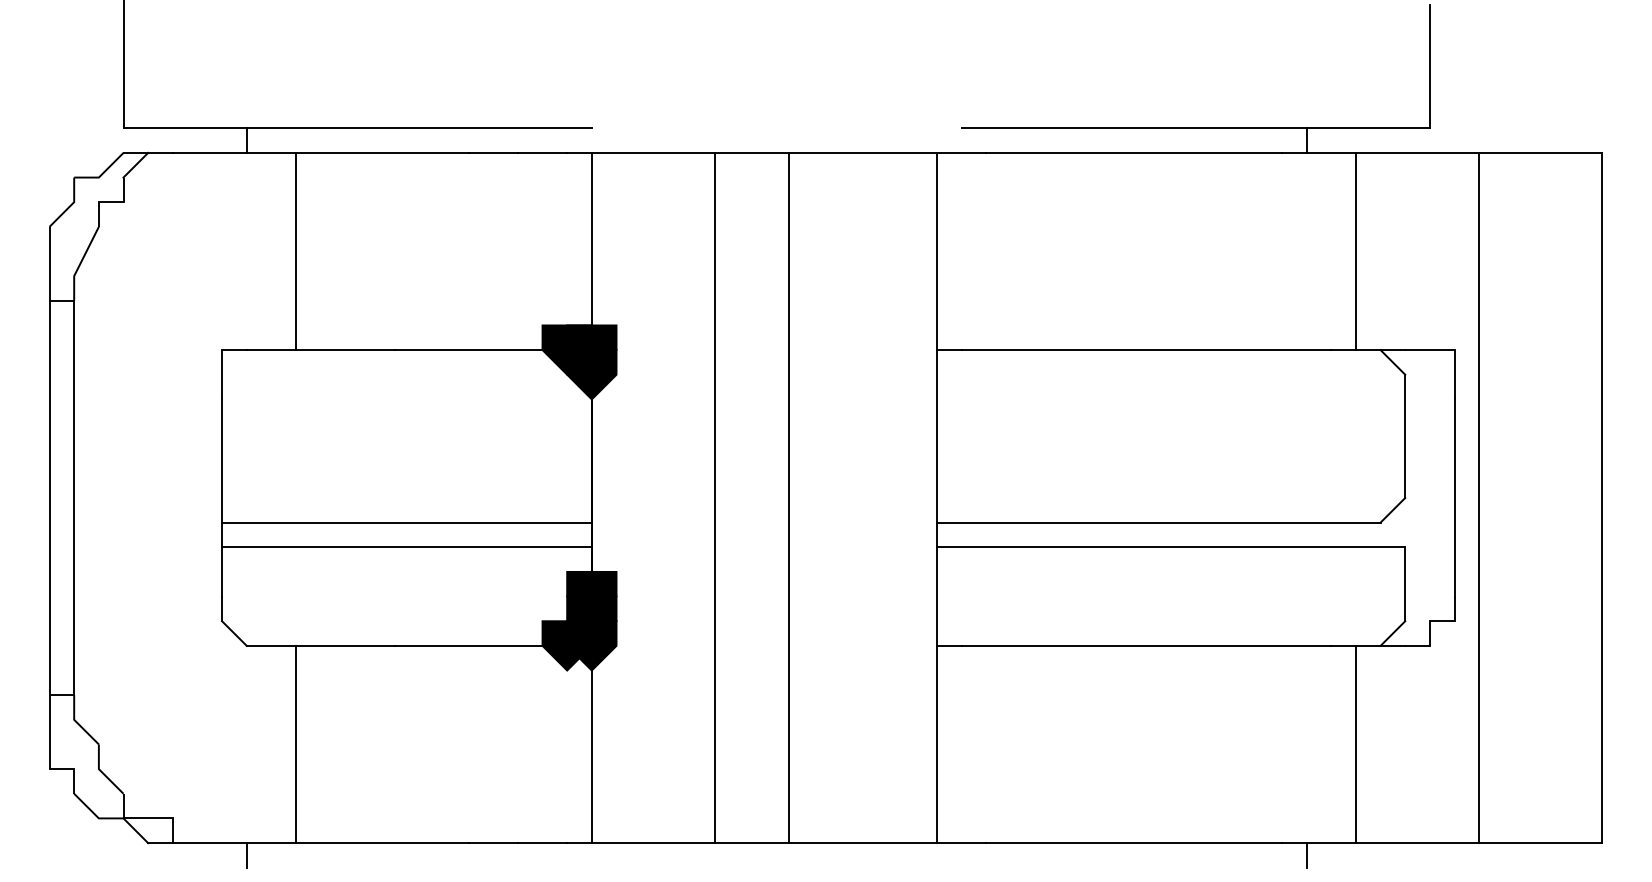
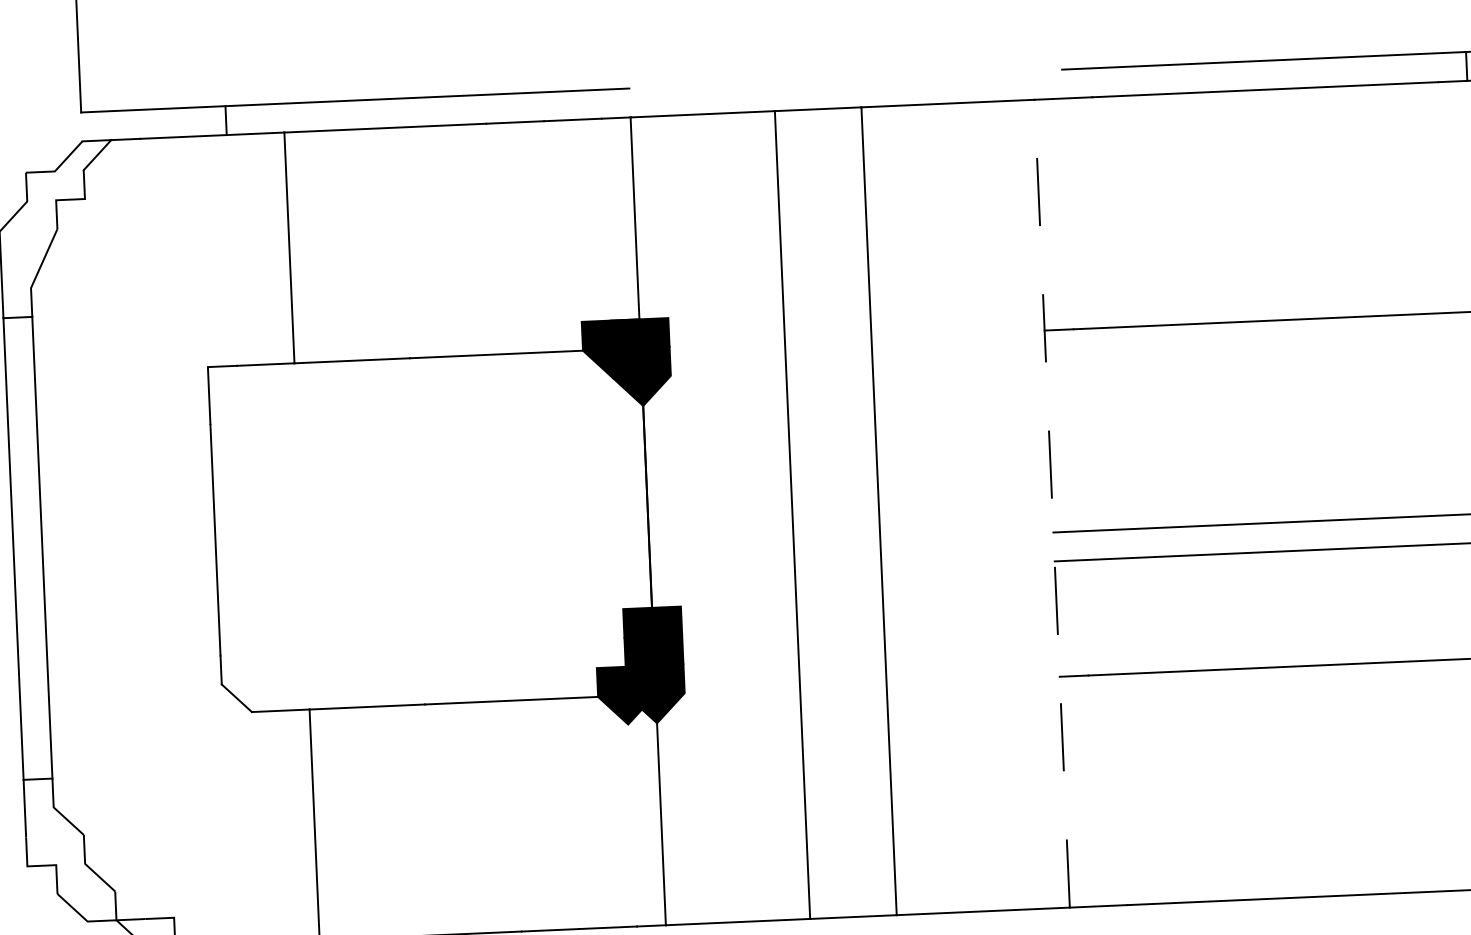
line: (936, 497) -> (1051, 503), solid -> dashed
line: (406, 522) -> (432, 559), removed
line: (406, 547) -> (433, 588), removed

